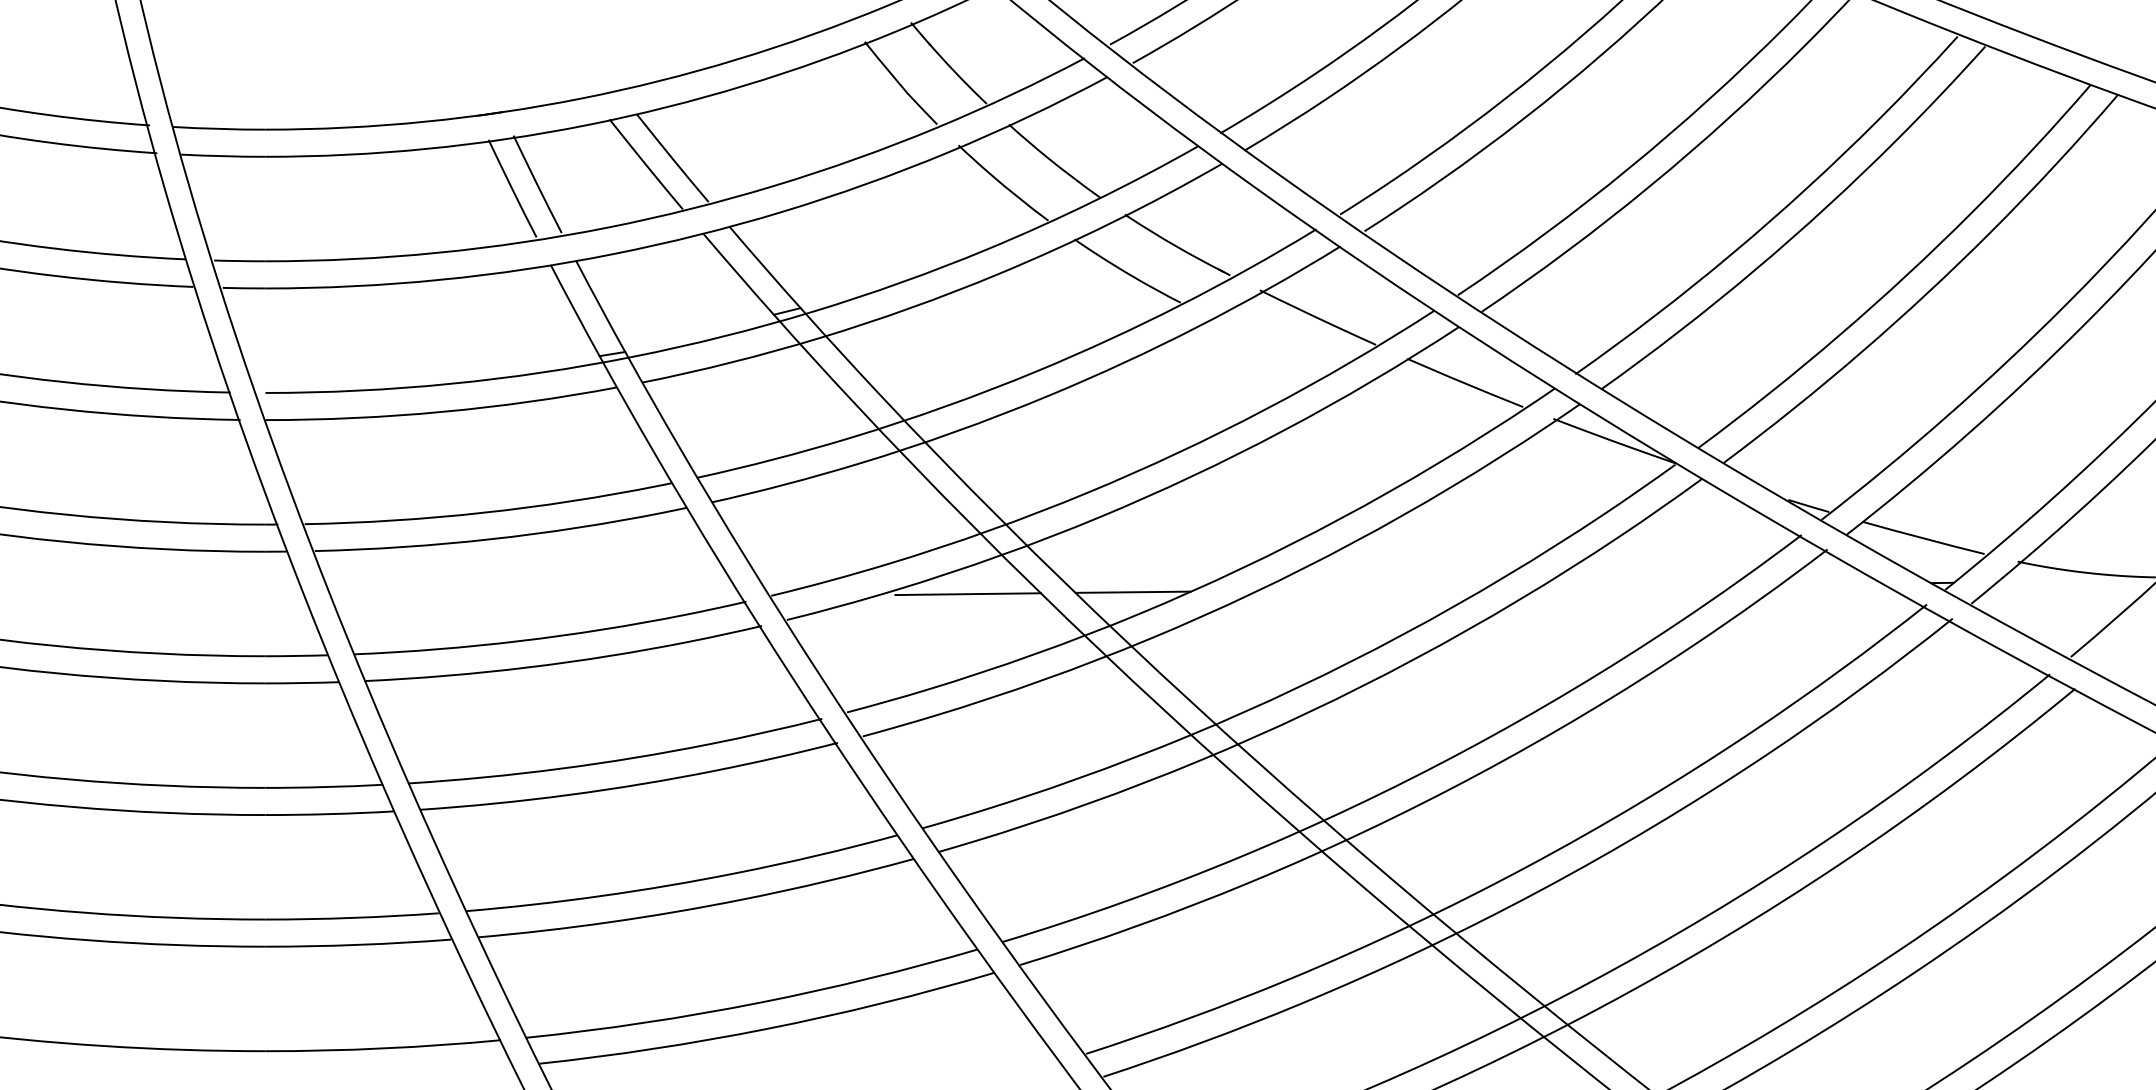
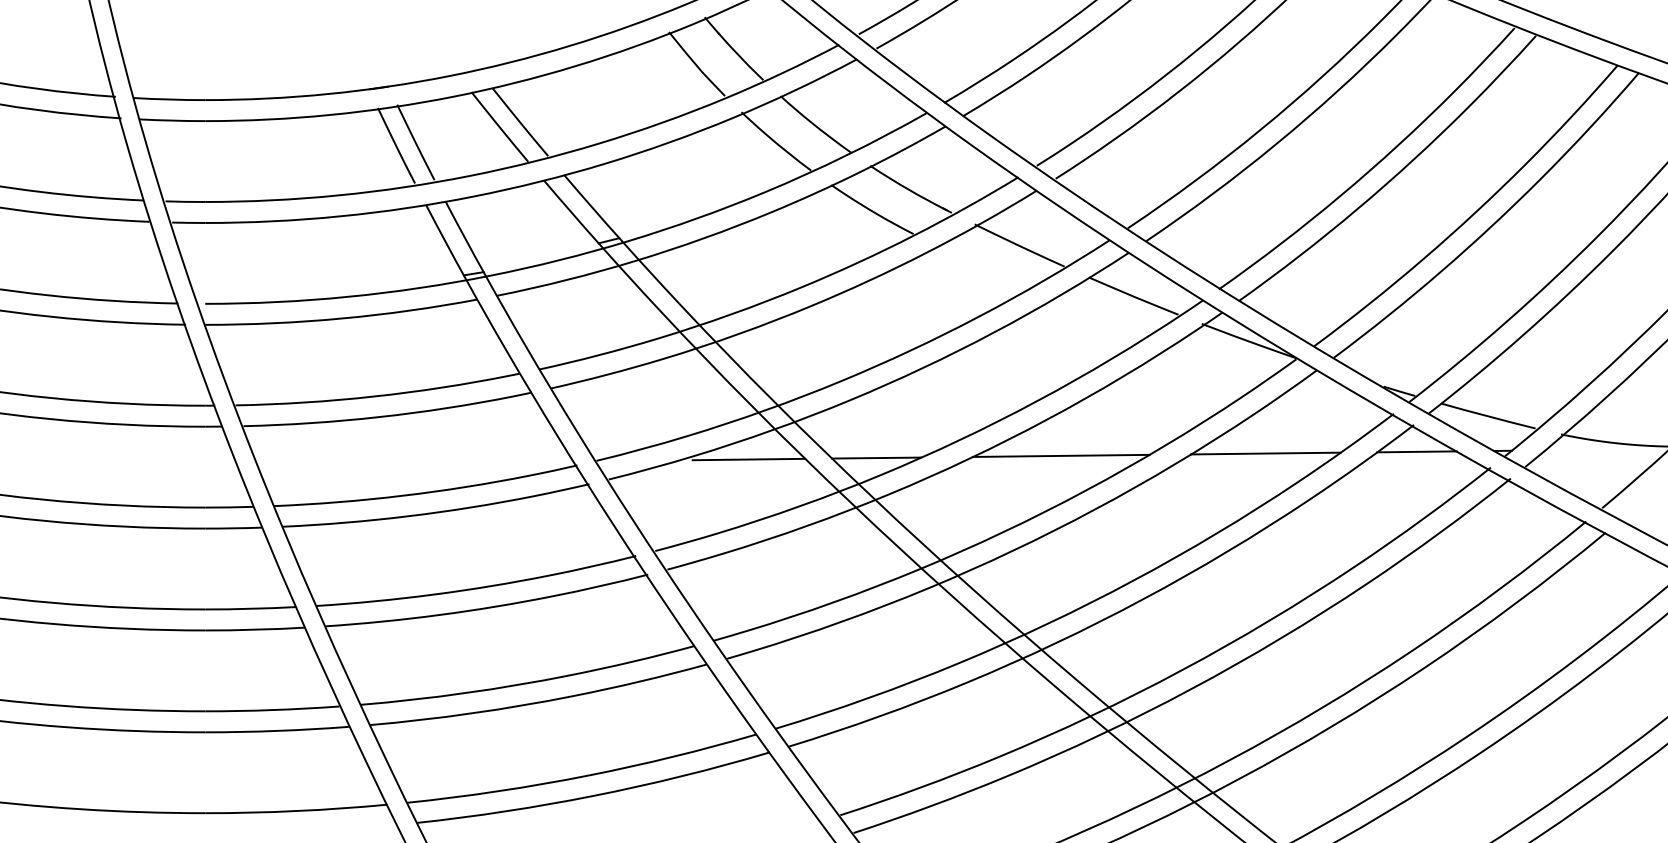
line: (1830, 583) -> (1416, 451), added
line: (1636, 586) -> (1266, 453), added
line: (1371, 589) -> (1061, 455), added

